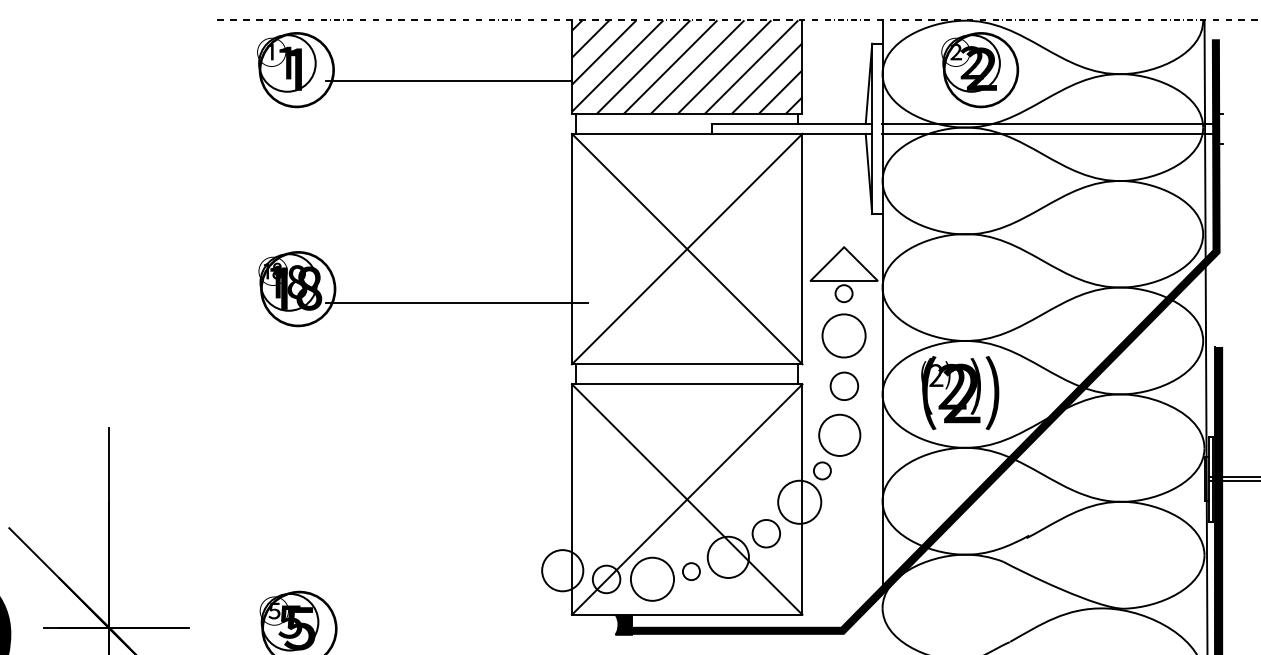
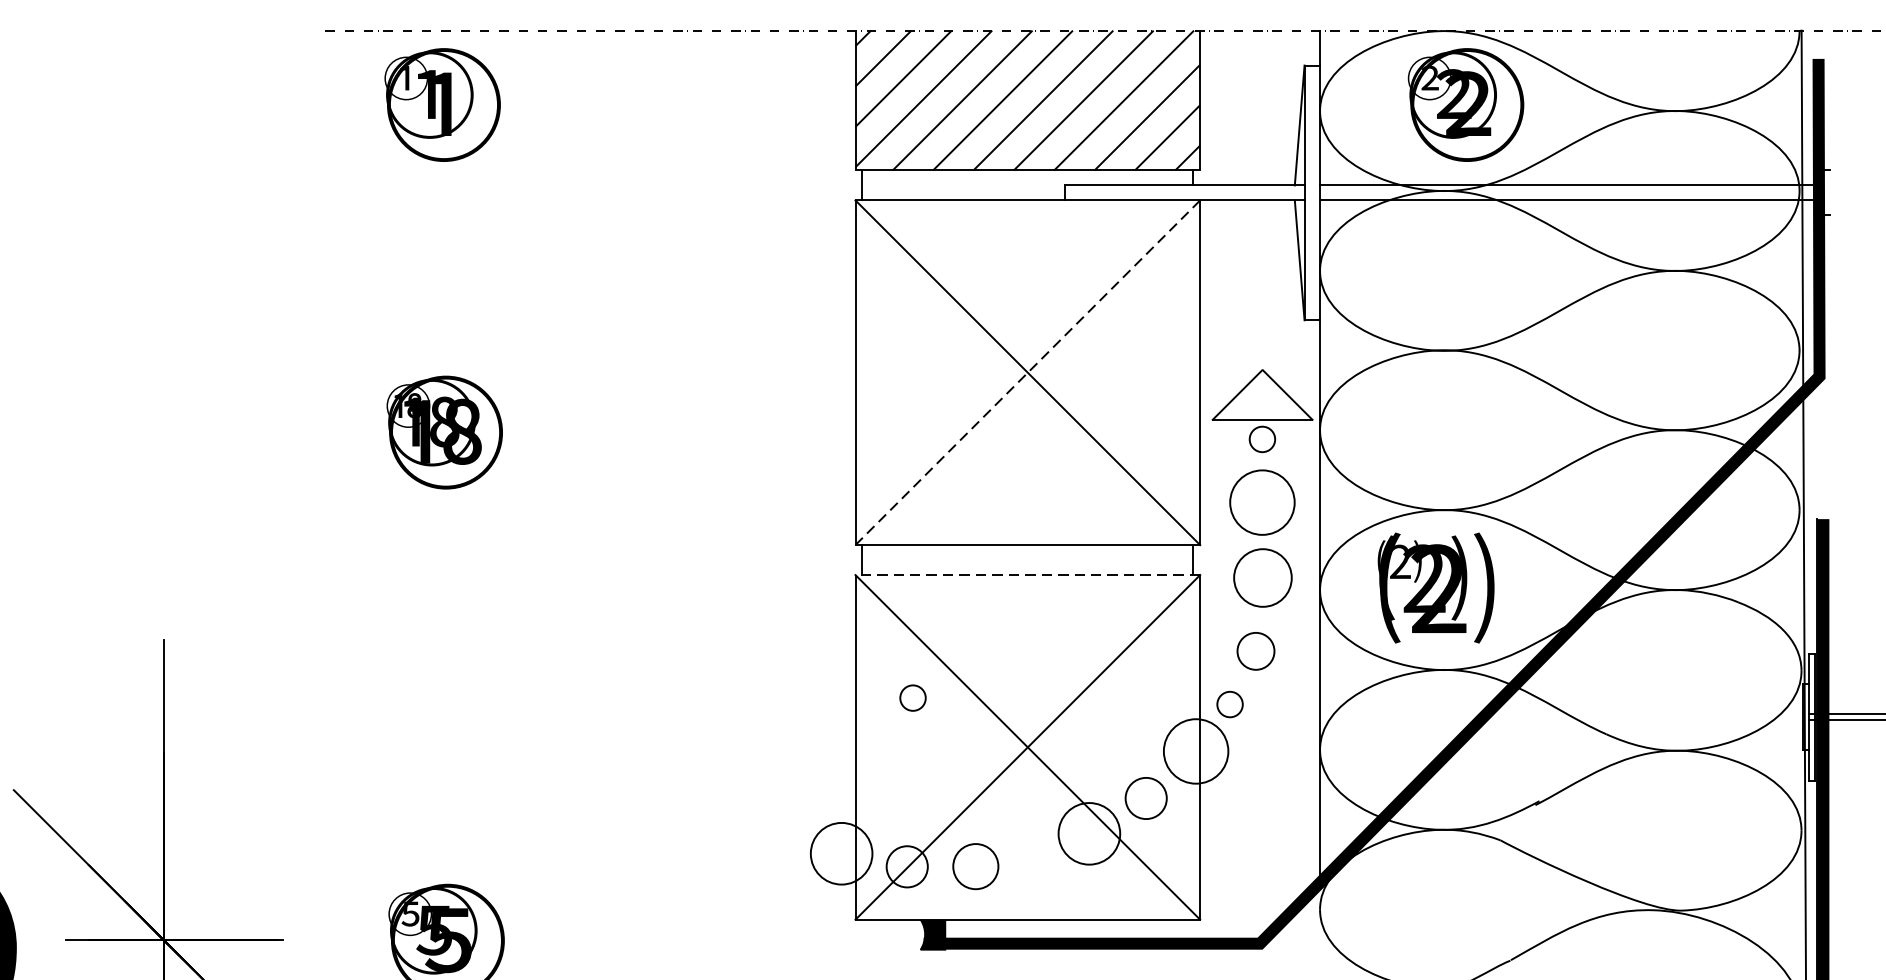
line: (448, 81) -> (670, 122), removed
line: (687, 249) -> (1028, 373), solid -> dashed
line: (456, 303) -> (682, 454), removed
line: (686, 384) -> (1026, 575), solid -> dashed
circle: (844, 386) -> (1263, 578), size x1.4
circle: (839, 434) -> (1255, 650), size x0.6
circle: (691, 571) -> (913, 697), moved
circle: (652, 578) -> (975, 865), size x0.7

